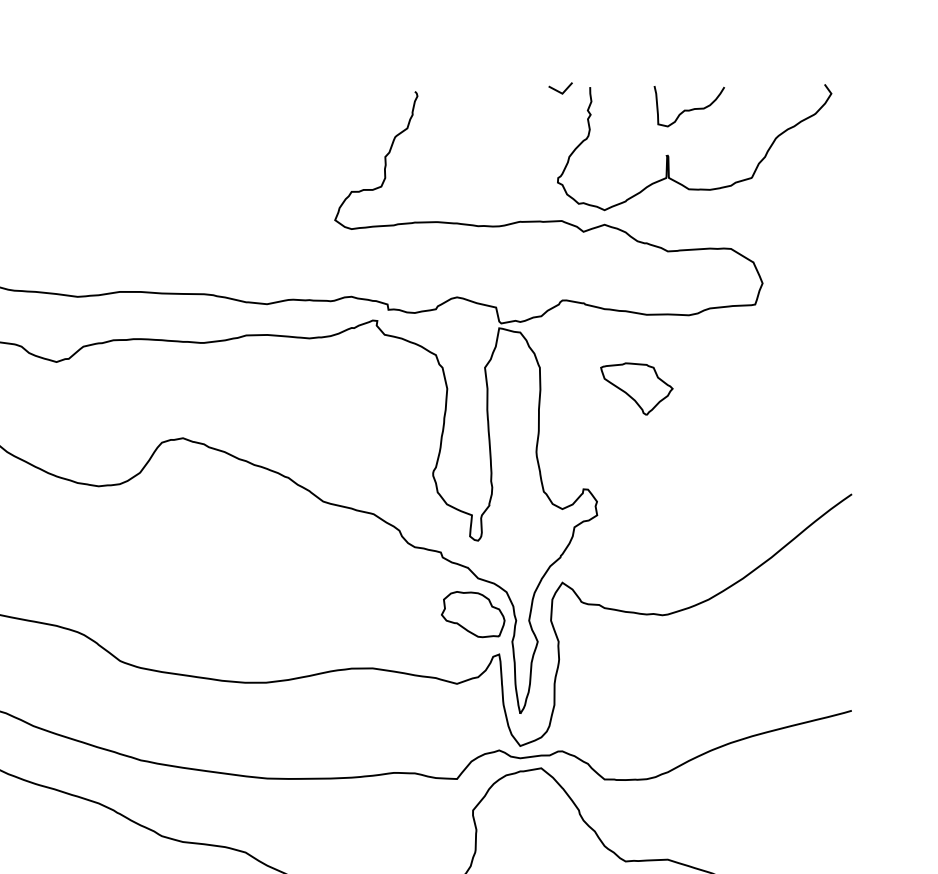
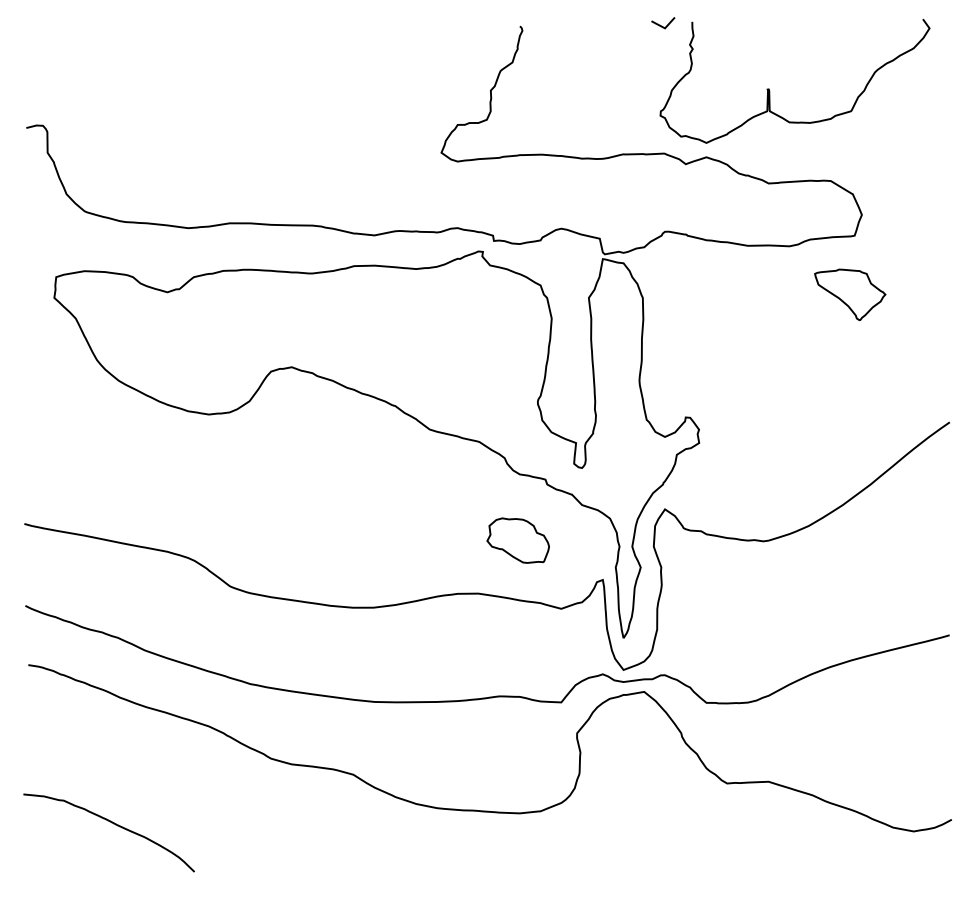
curve: (690, 109) -> (790, 43), removed
part: (637, 388) -> (850, 294), moved
part: (472, 614) -> (517, 540), moved

